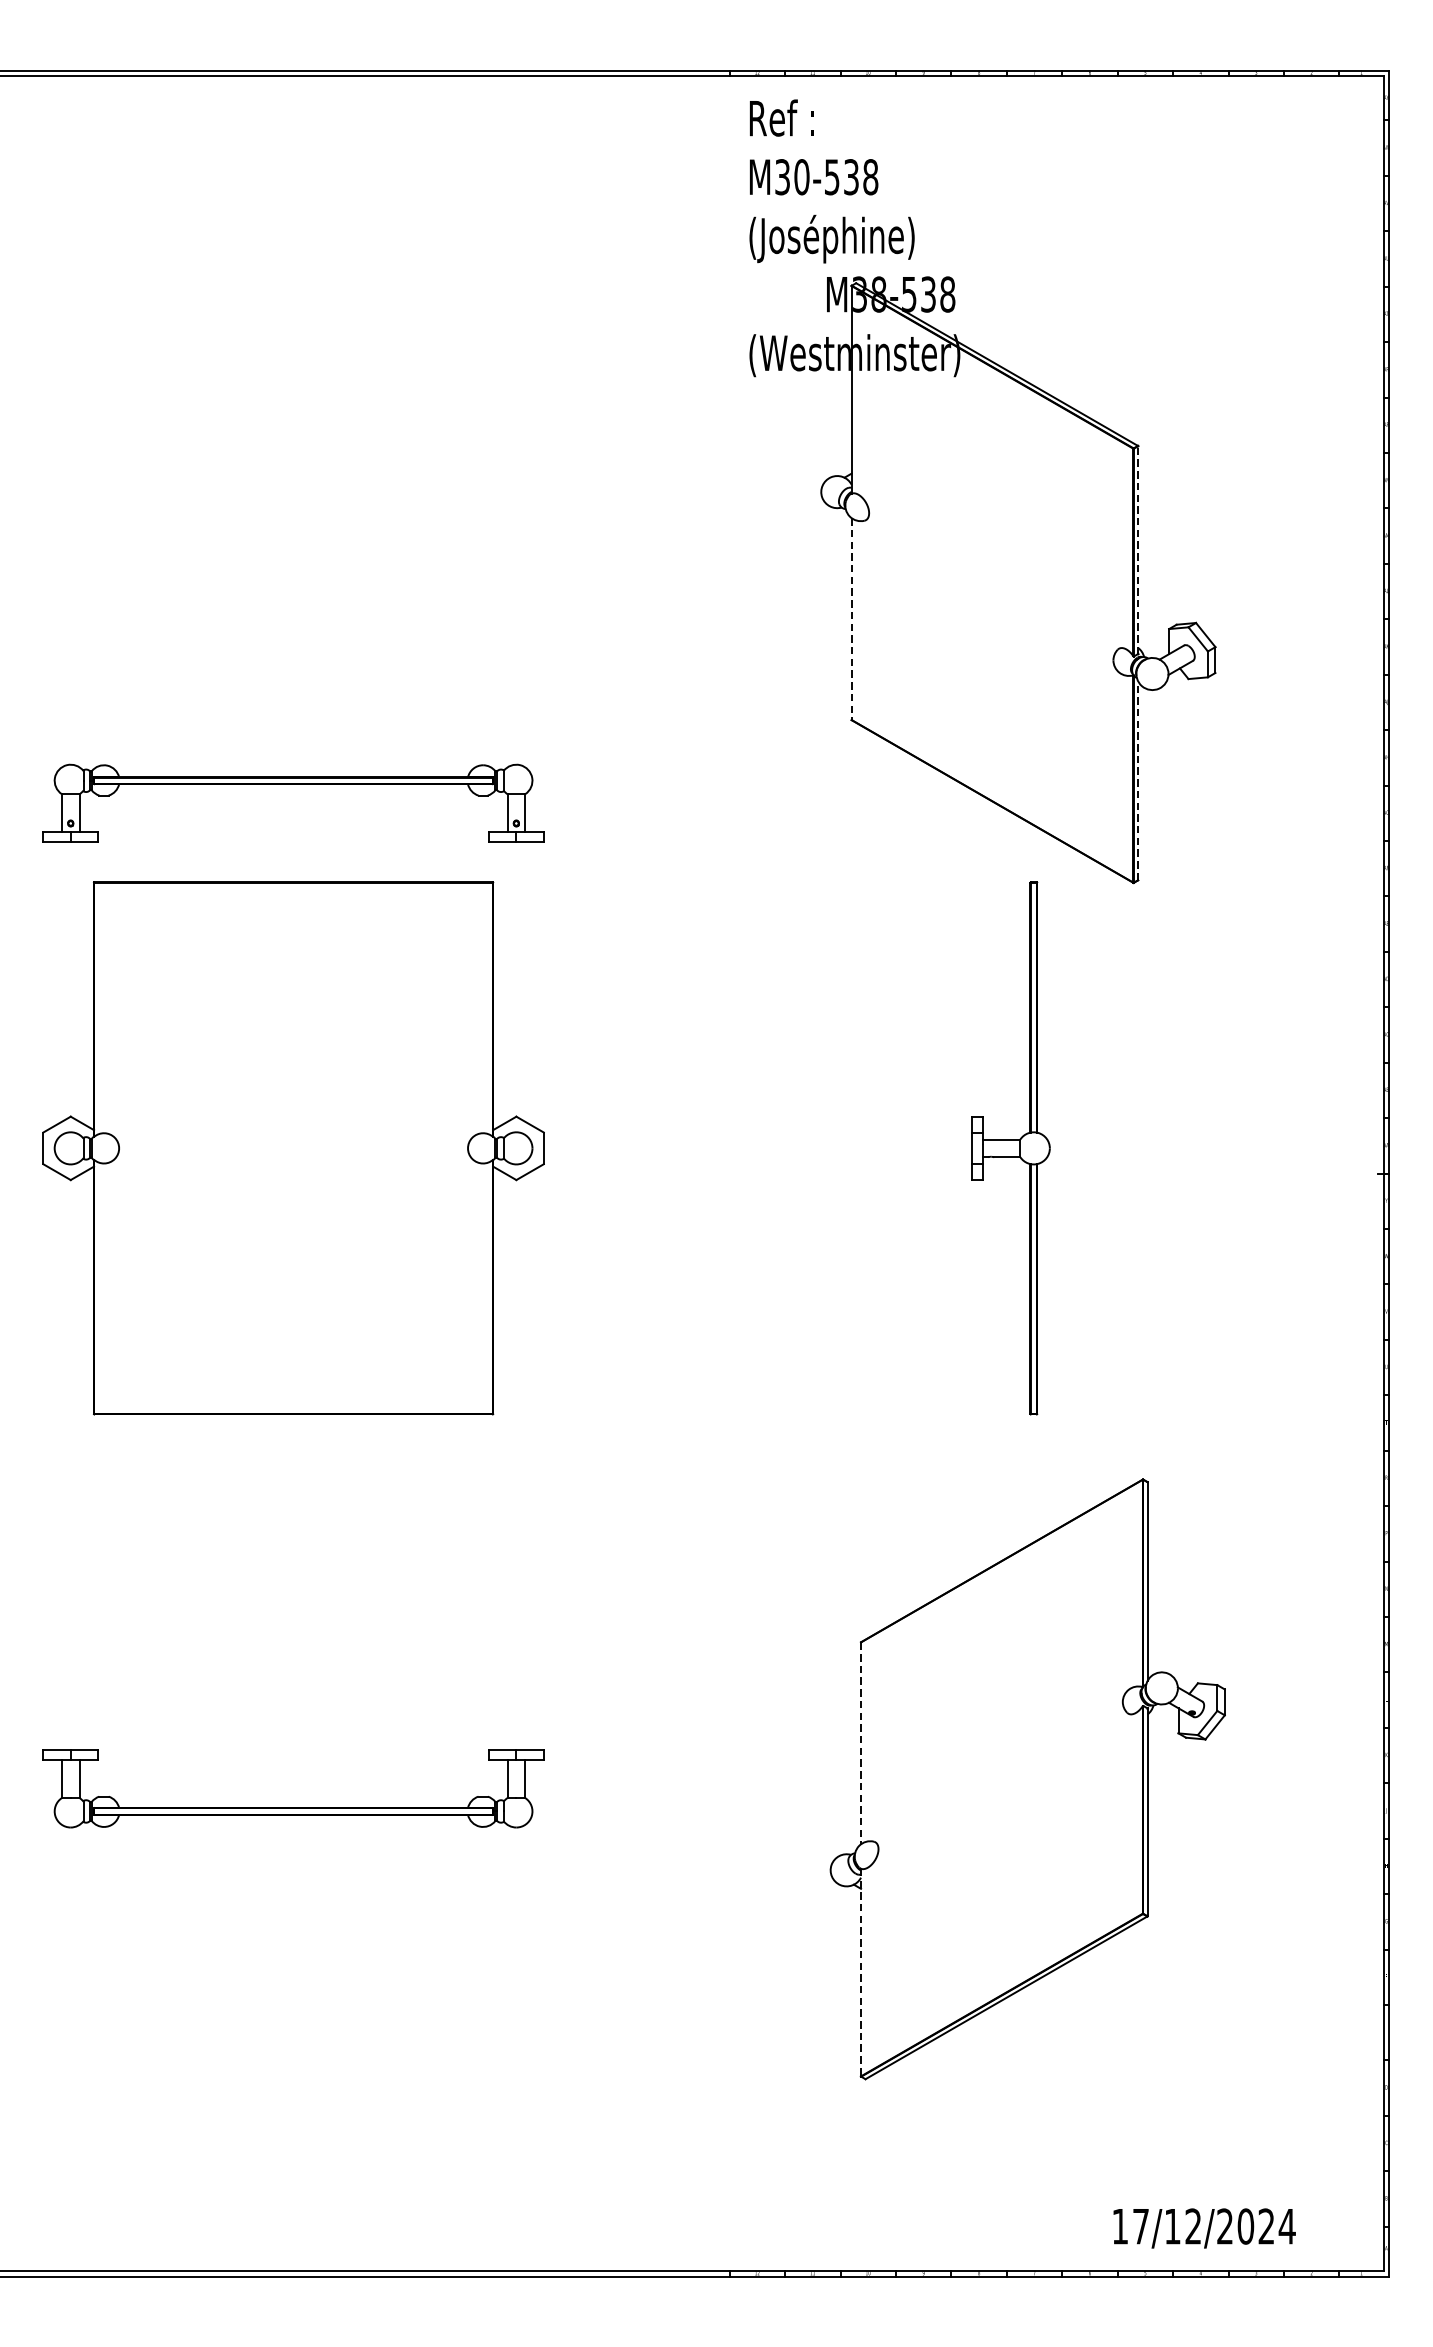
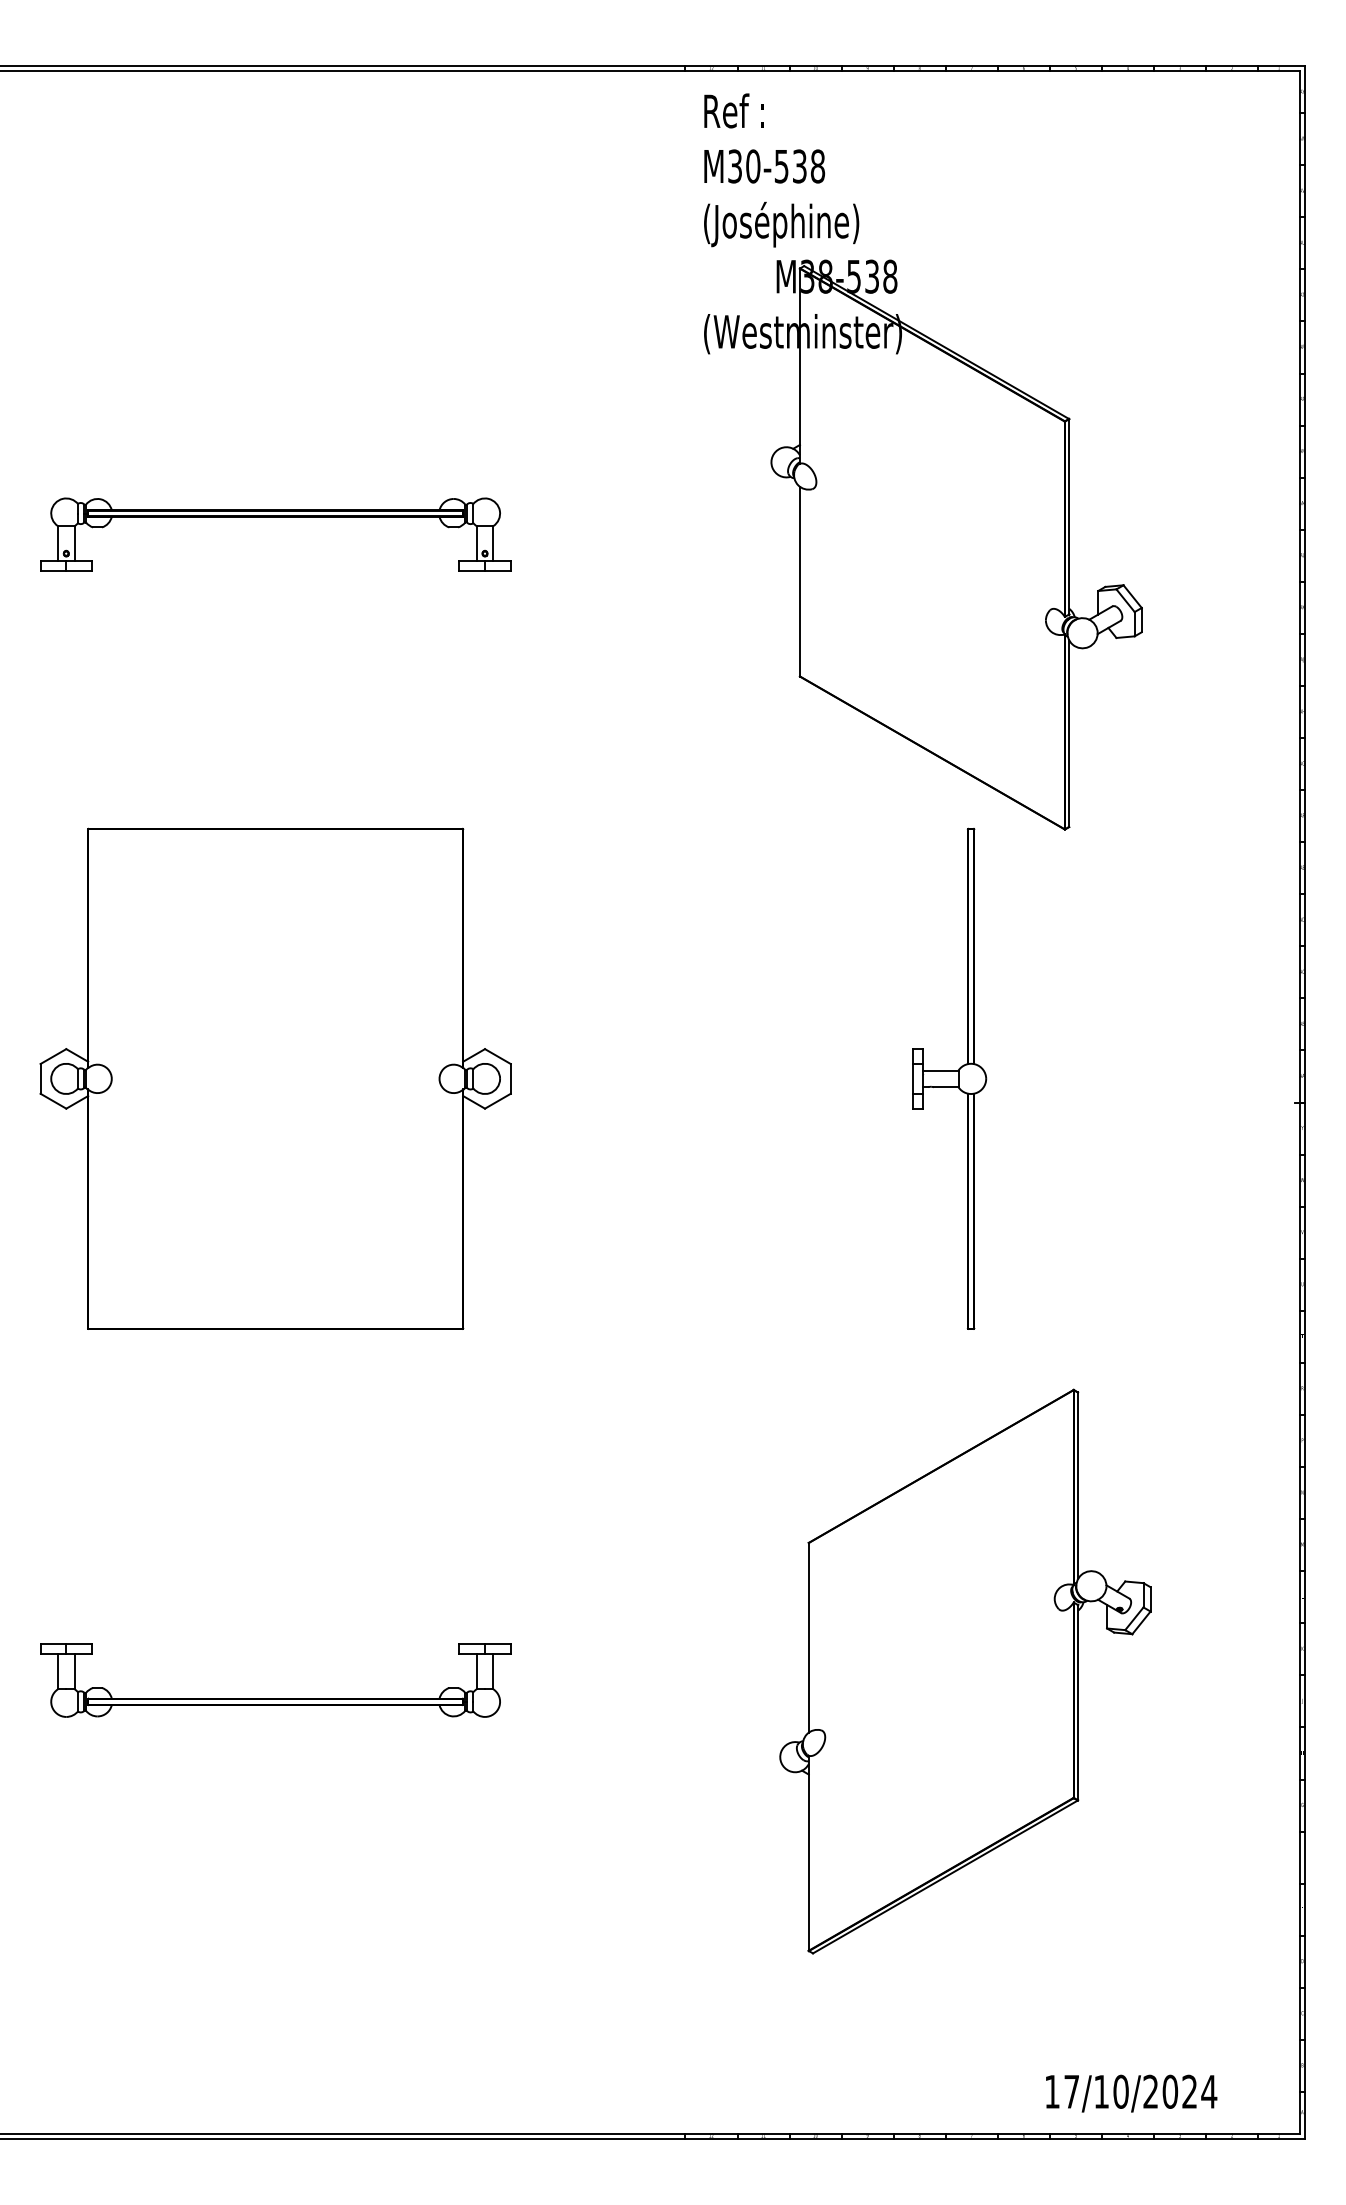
line: (1138, 549) -> (1069, 516), dashed -> solid
line: (851, 618) -> (799, 581), dashed -> solid
line: (1138, 780) -> (1069, 733), dashed -> solid
part: (293, 784) -> (275, 517), moved
line: (860, 1742) -> (808, 1637), dashed -> solid
line: (860, 1972) -> (808, 1853), dashed -> solid
text: (1192, 2226) -> (1120, 2091), 17/12/2024 -> 17/10/2024

